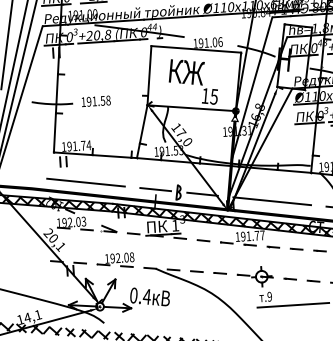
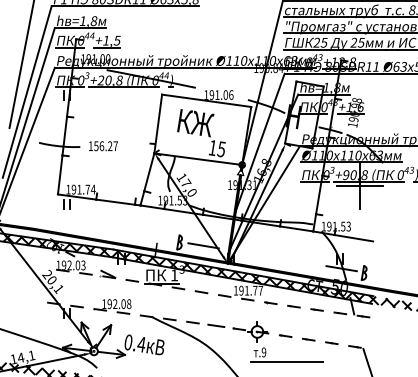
text: (98, 101) -> (105, 146), 191.58 -> 156.27
line: (85, 182) -> (87, 226), removed
line: (155, 189) -> (156, 237), removed
line: (272, 200) -> (272, 256), removed
part: (219, 273) -> (215, 325), size x1.4

